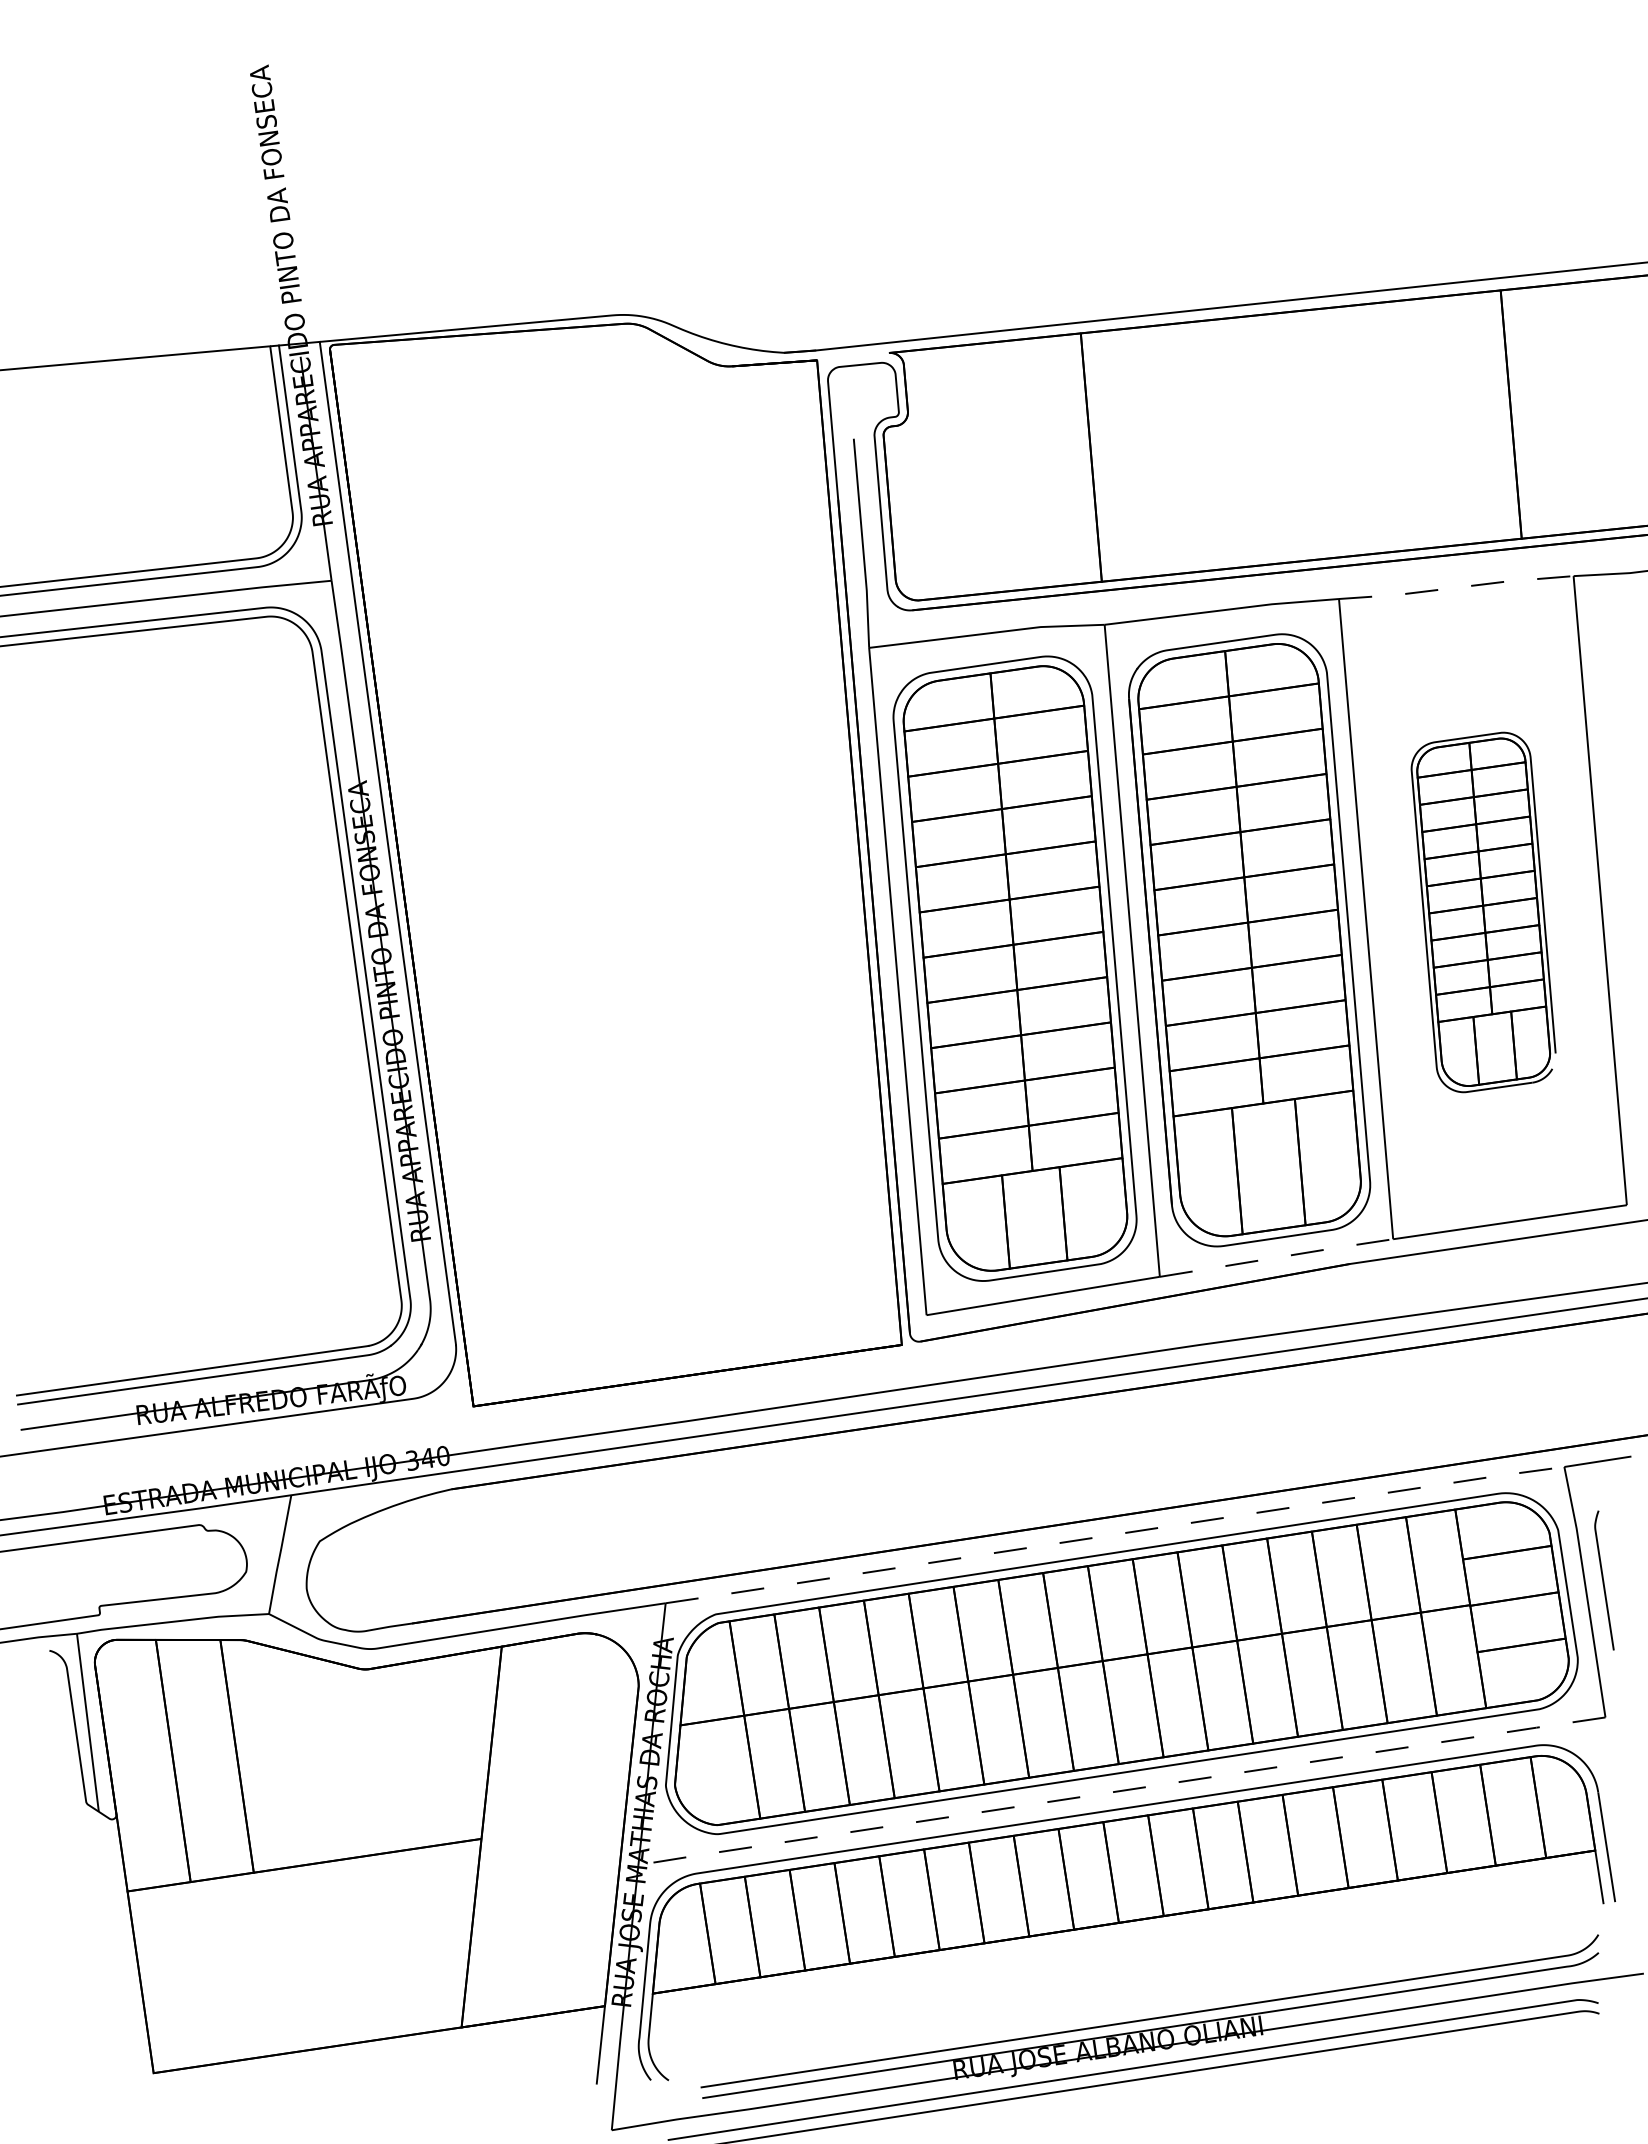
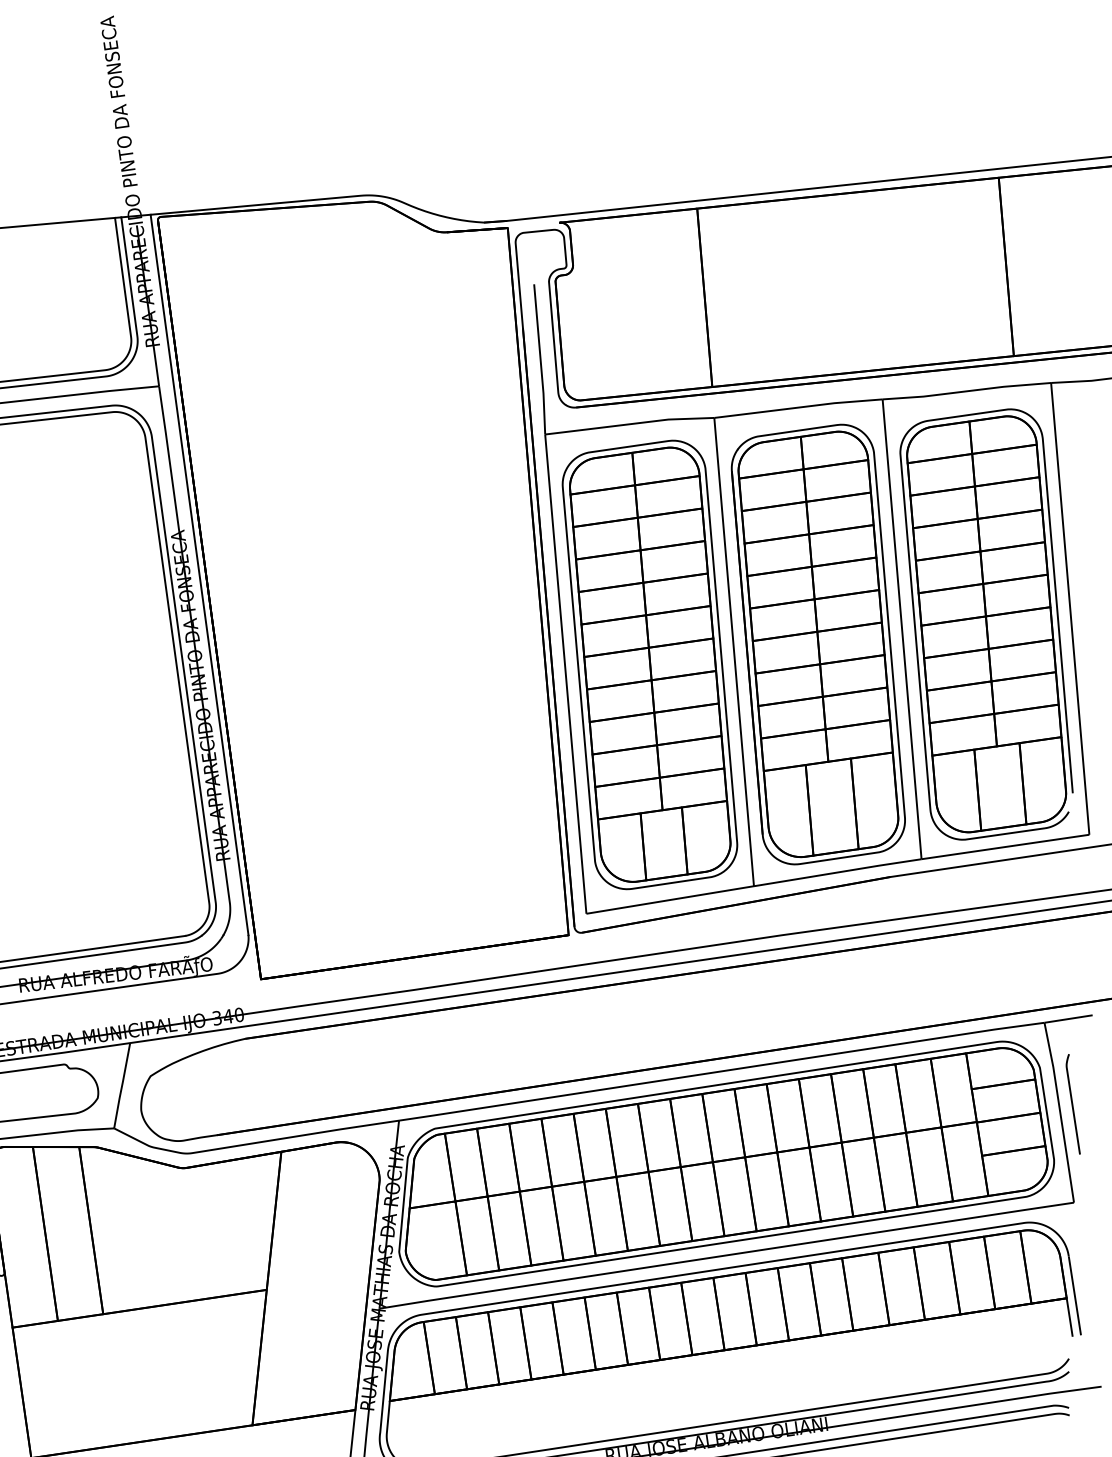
line: (1456, 587) -> (967, 391), dashed -> solid
part: (1483, 912) -> (986, 624), size x1.67
line: (1276, 1257) -> (837, 872), dashed -> solid
line: (1114, 1534) -> (721, 1071), dashed -> solid
line: (1121, 1790) -> (726, 1255), dashed -> solid

